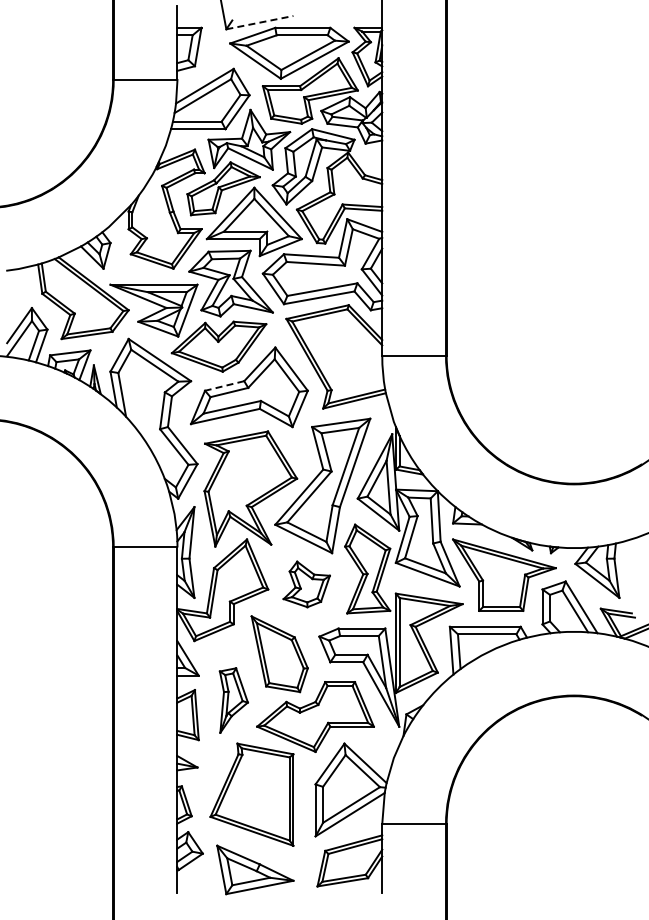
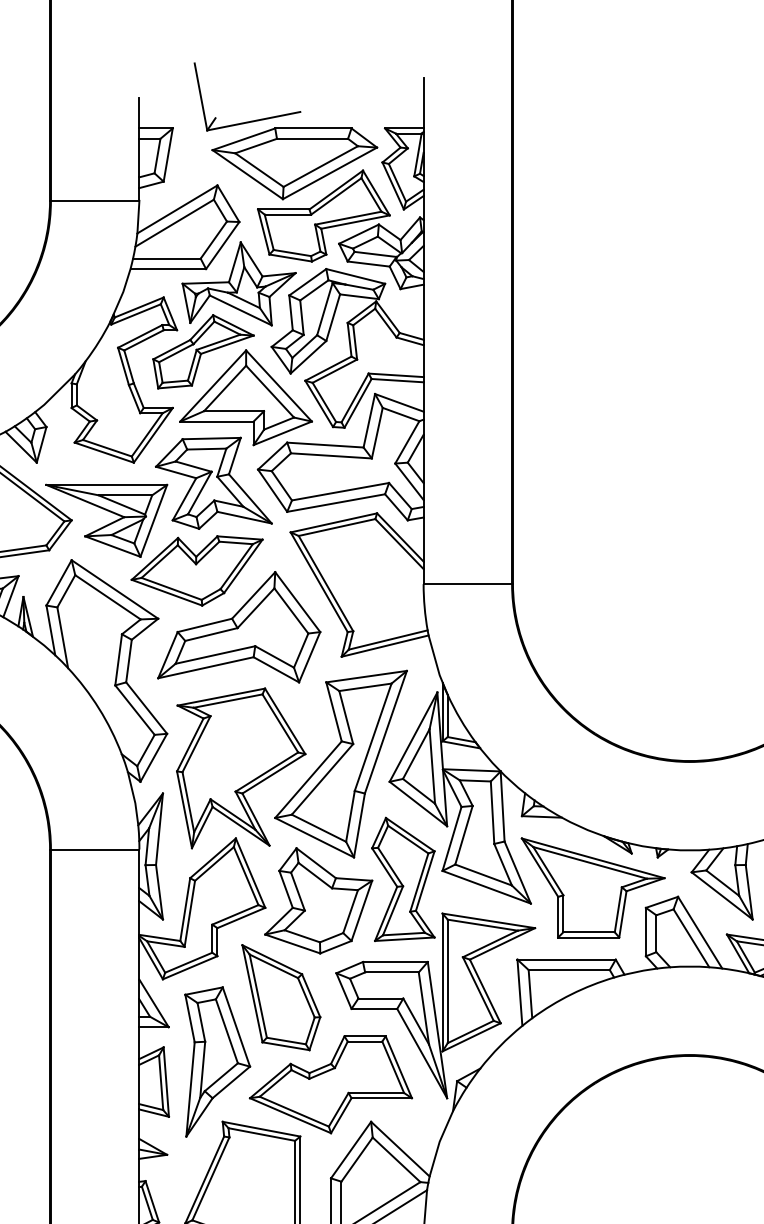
line: (260, 22) -> (254, 121), dashed -> solid
line: (224, 386) -> (204, 626), dashed -> solid
part: (306, 584) -> (318, 900), size x1.67
part: (233, 700) -> (217, 1061), size x1.67

